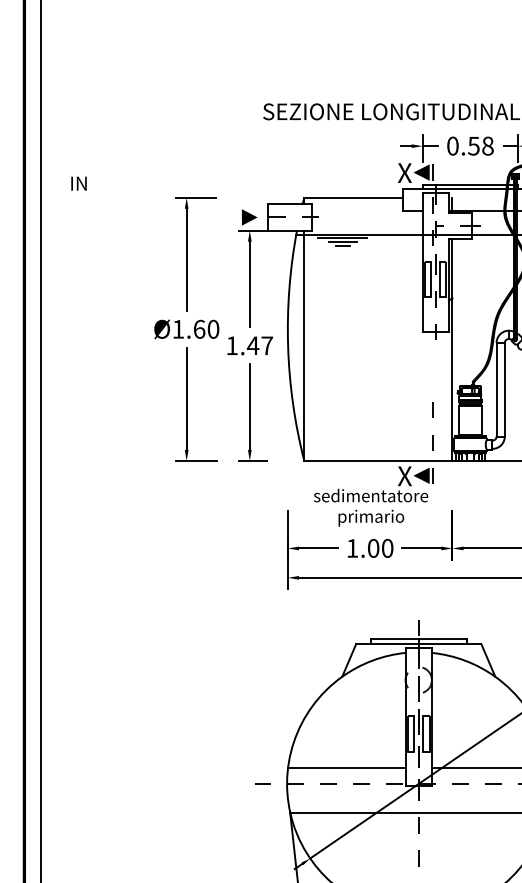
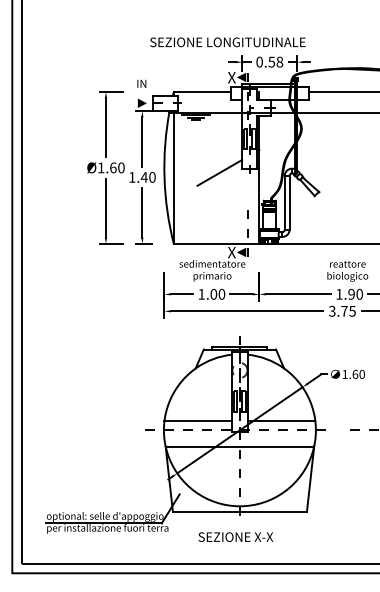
text: (78, 183) -> (141, 83), moved
line: (383, 337) -> (219, 172), added
text: (267, 345) -> (152, 177), 1.47 -> 1.40

